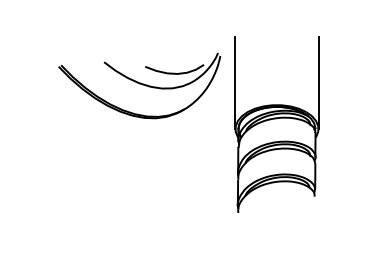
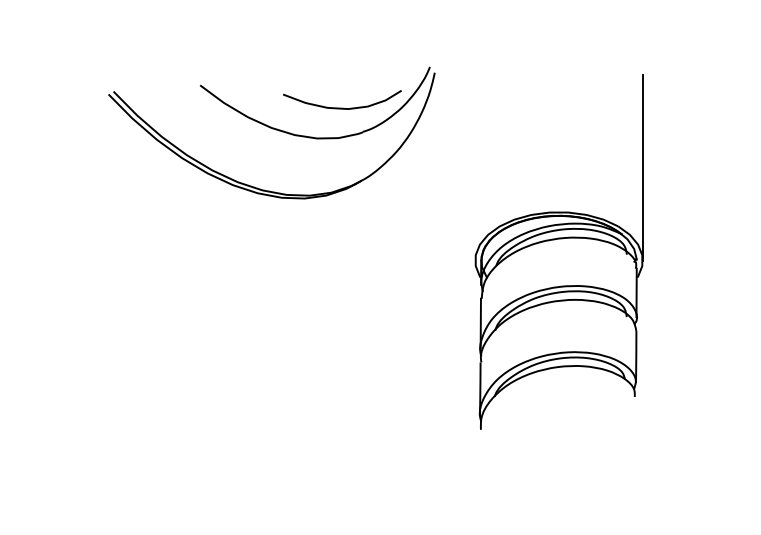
line: (235, 82) -> (475, 166), removed
part: (139, 85) -> (271, 132), moved

